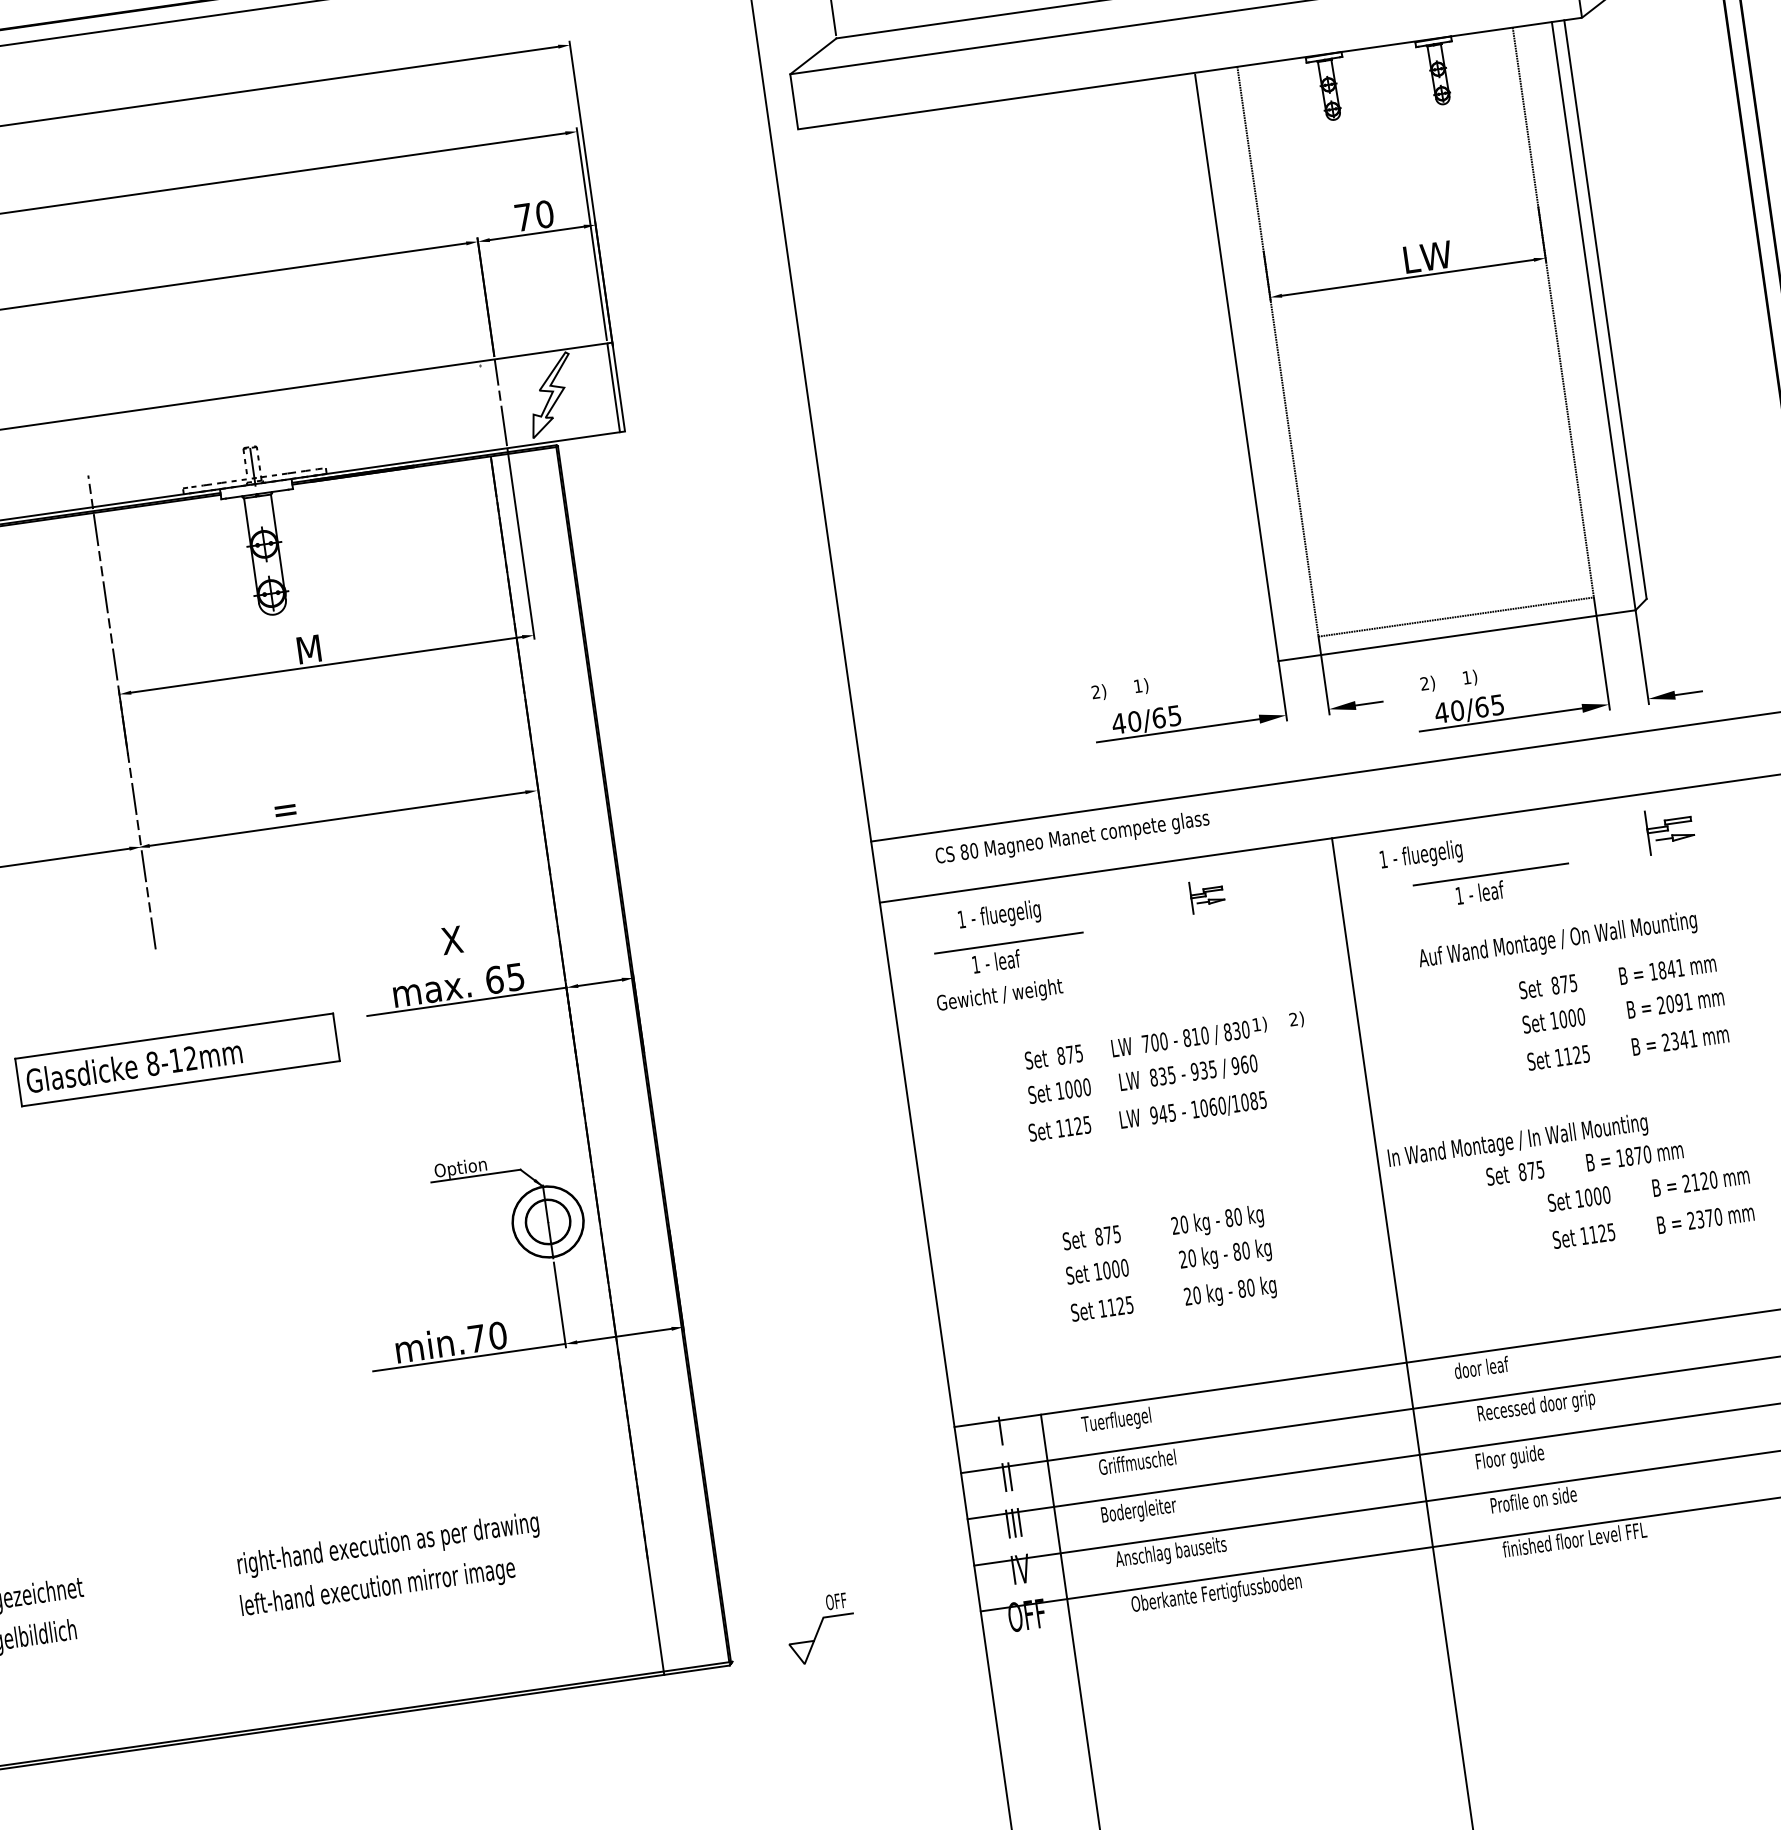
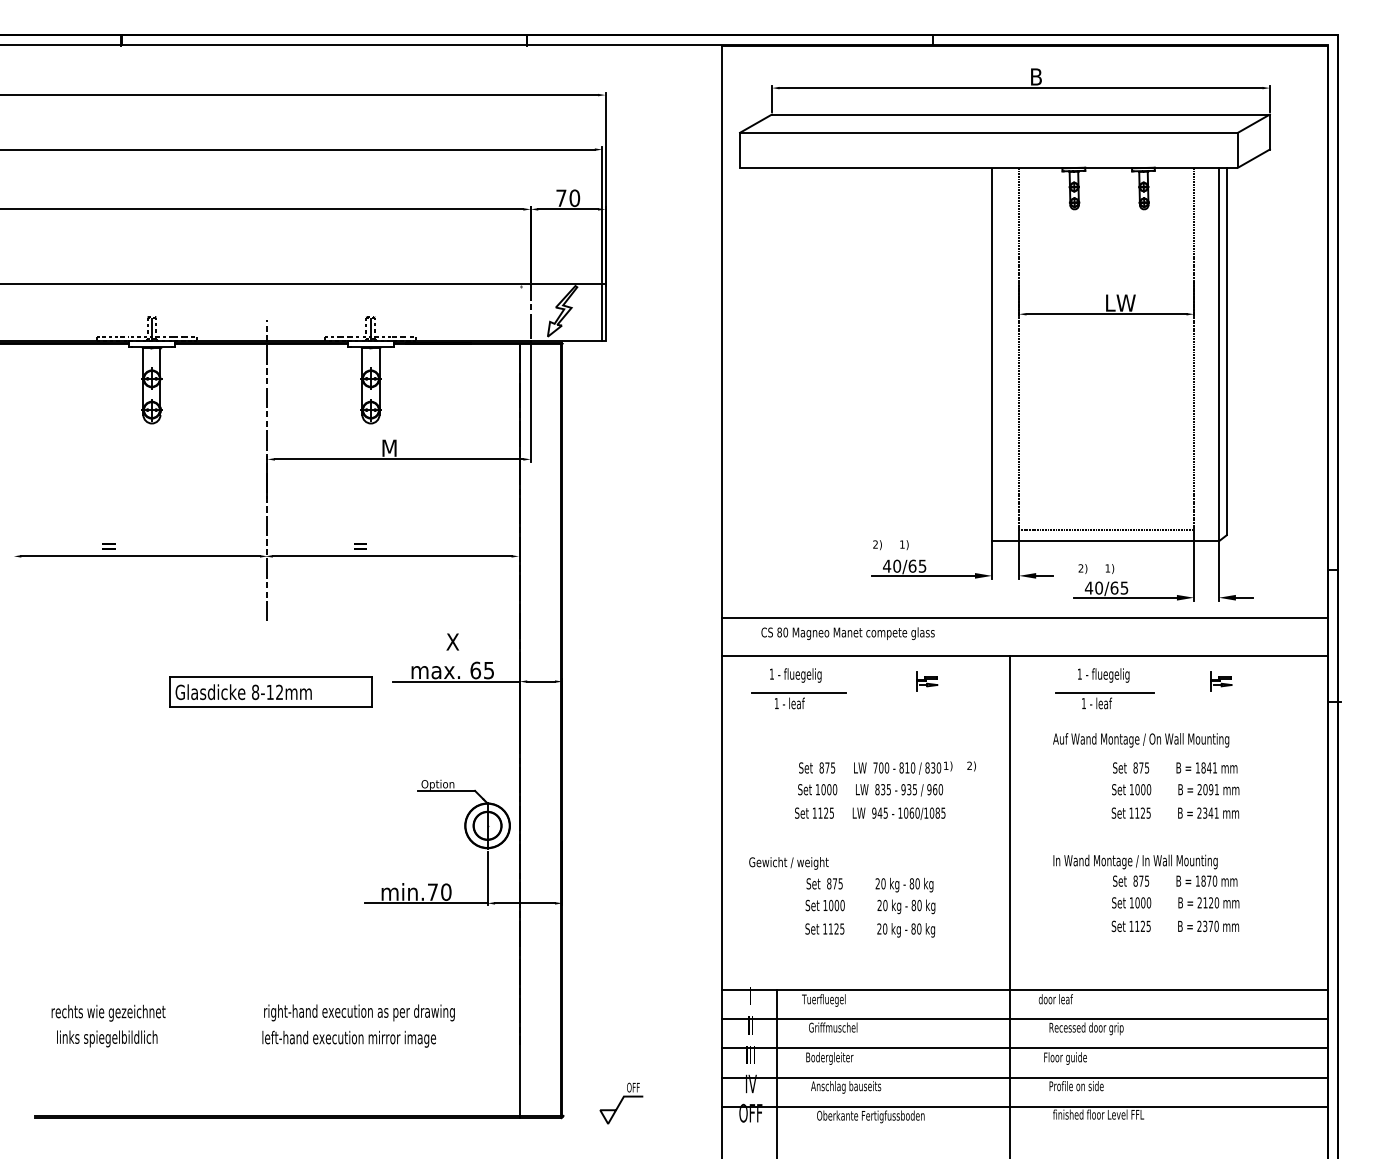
part: (1671, 830) -> (1221, 681), size x0.71
text: (1421, 856) -> (1103, 675), moved
text: (999, 996) -> (788, 863), moved
text: (1535, 1153) -> (1145, 870), moved

